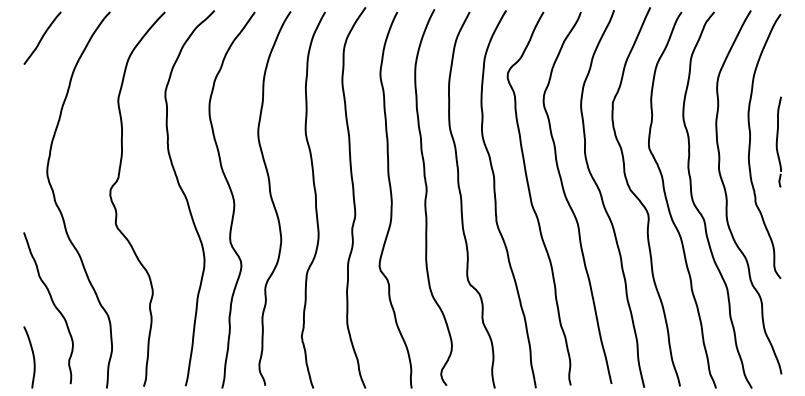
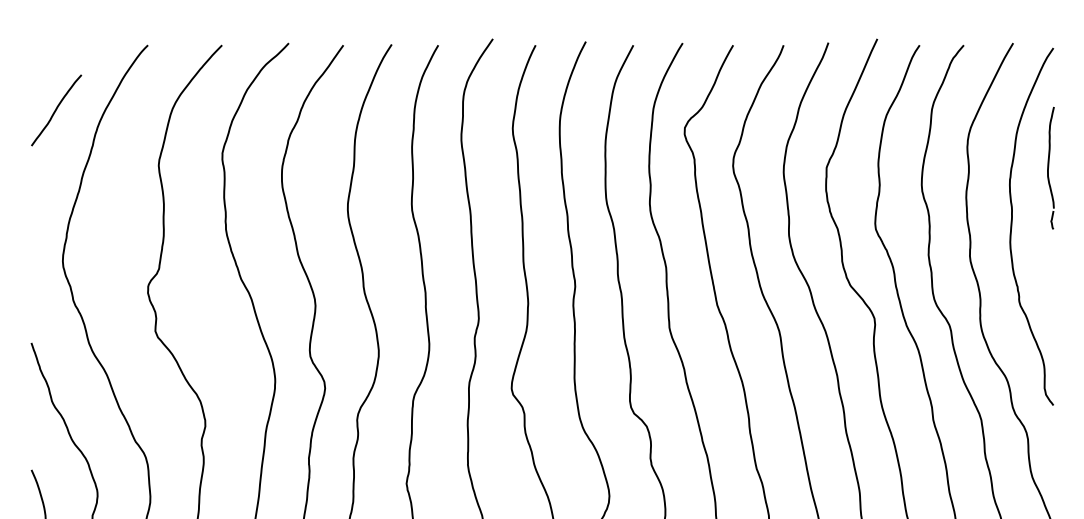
curve: (42, 37) -> (56, 109), moved
part: (778, 141) -> (1050, 167), moved

